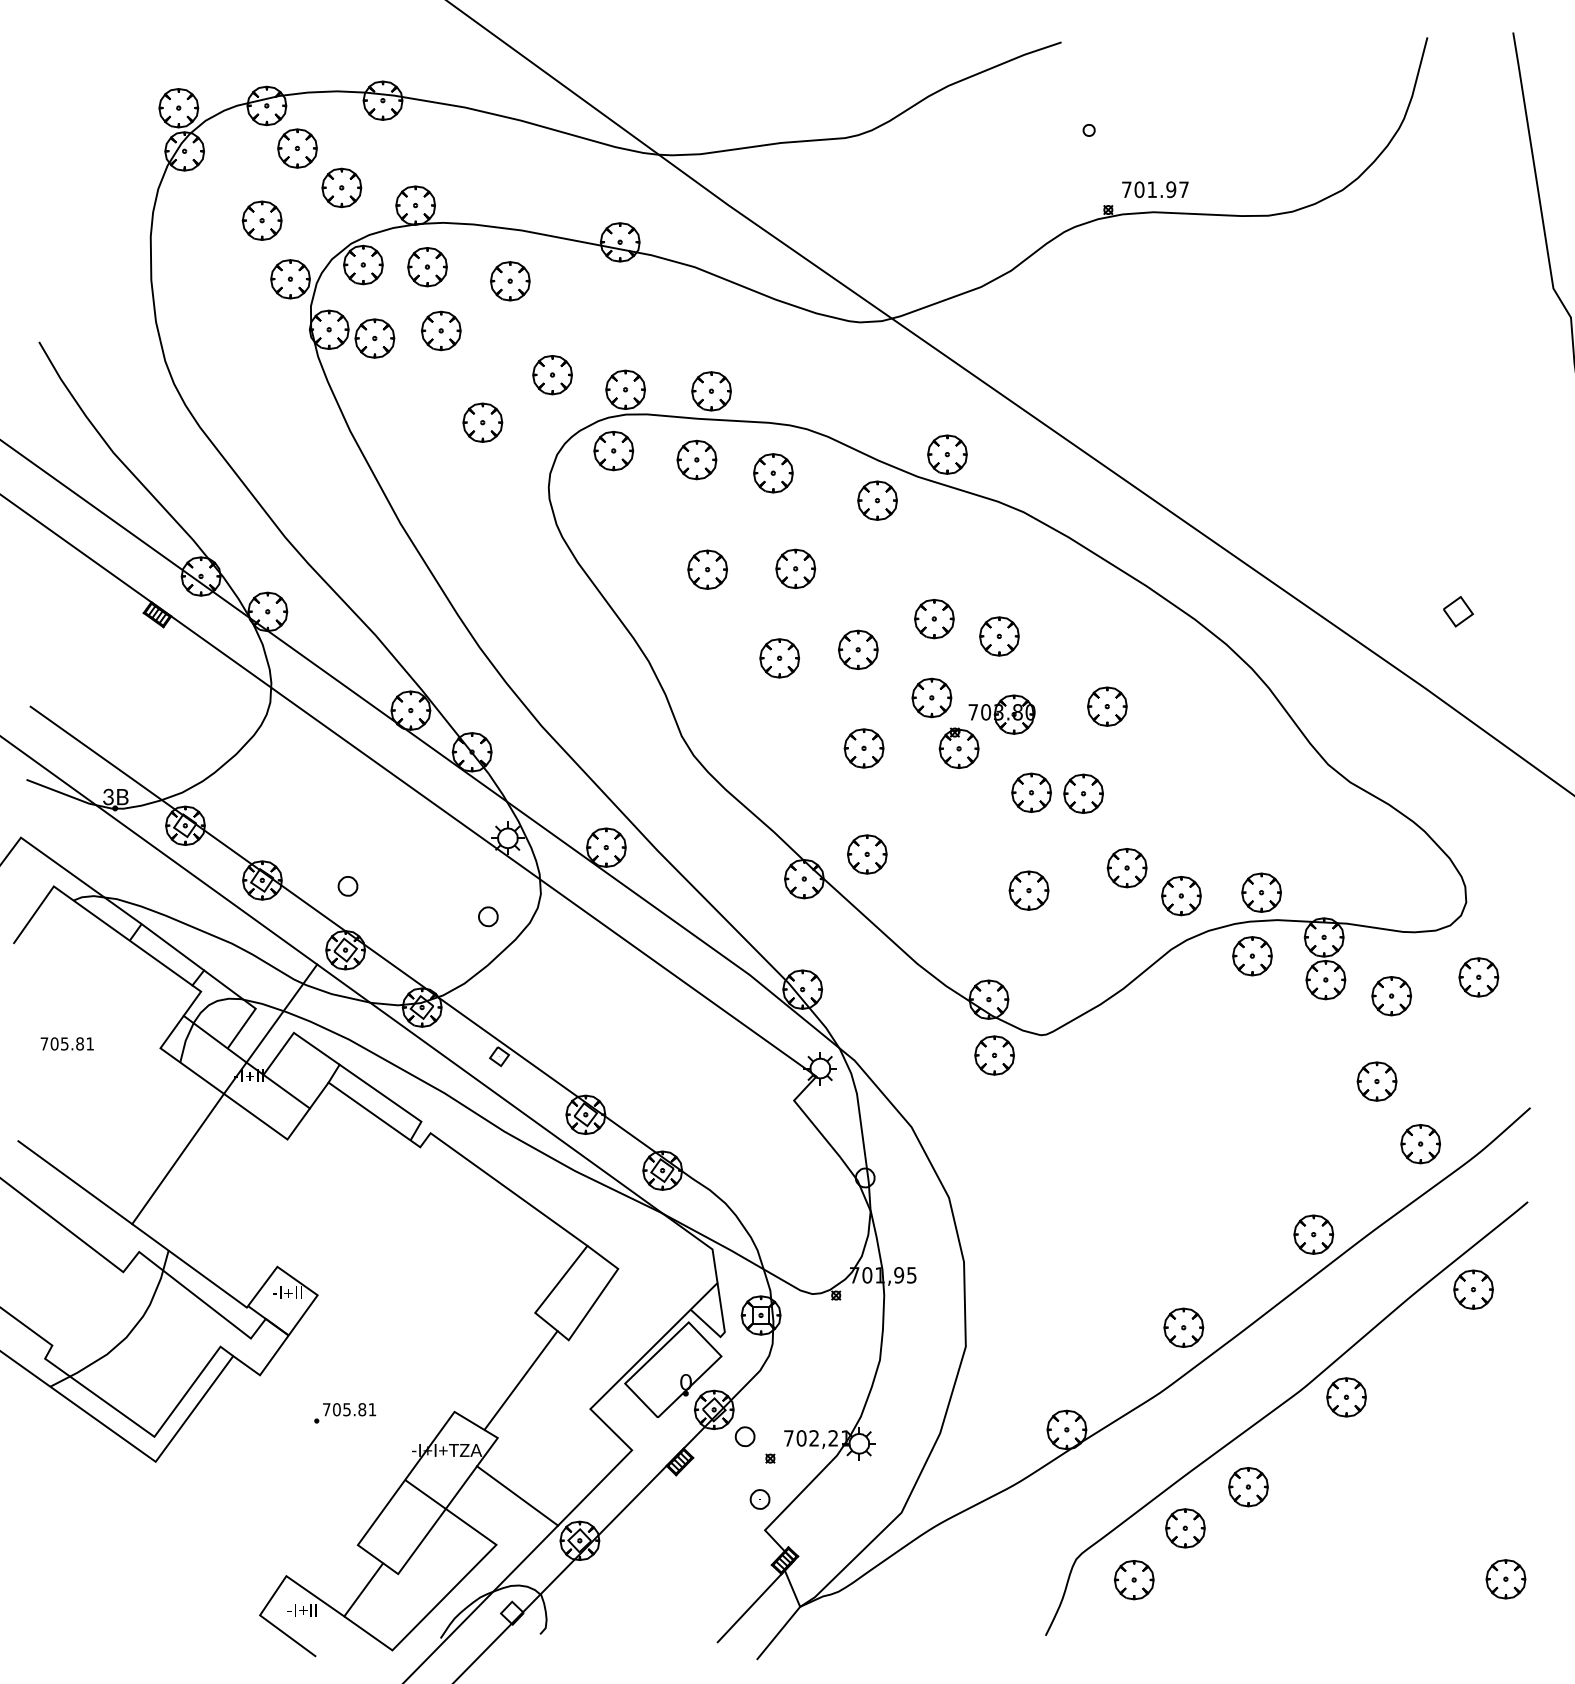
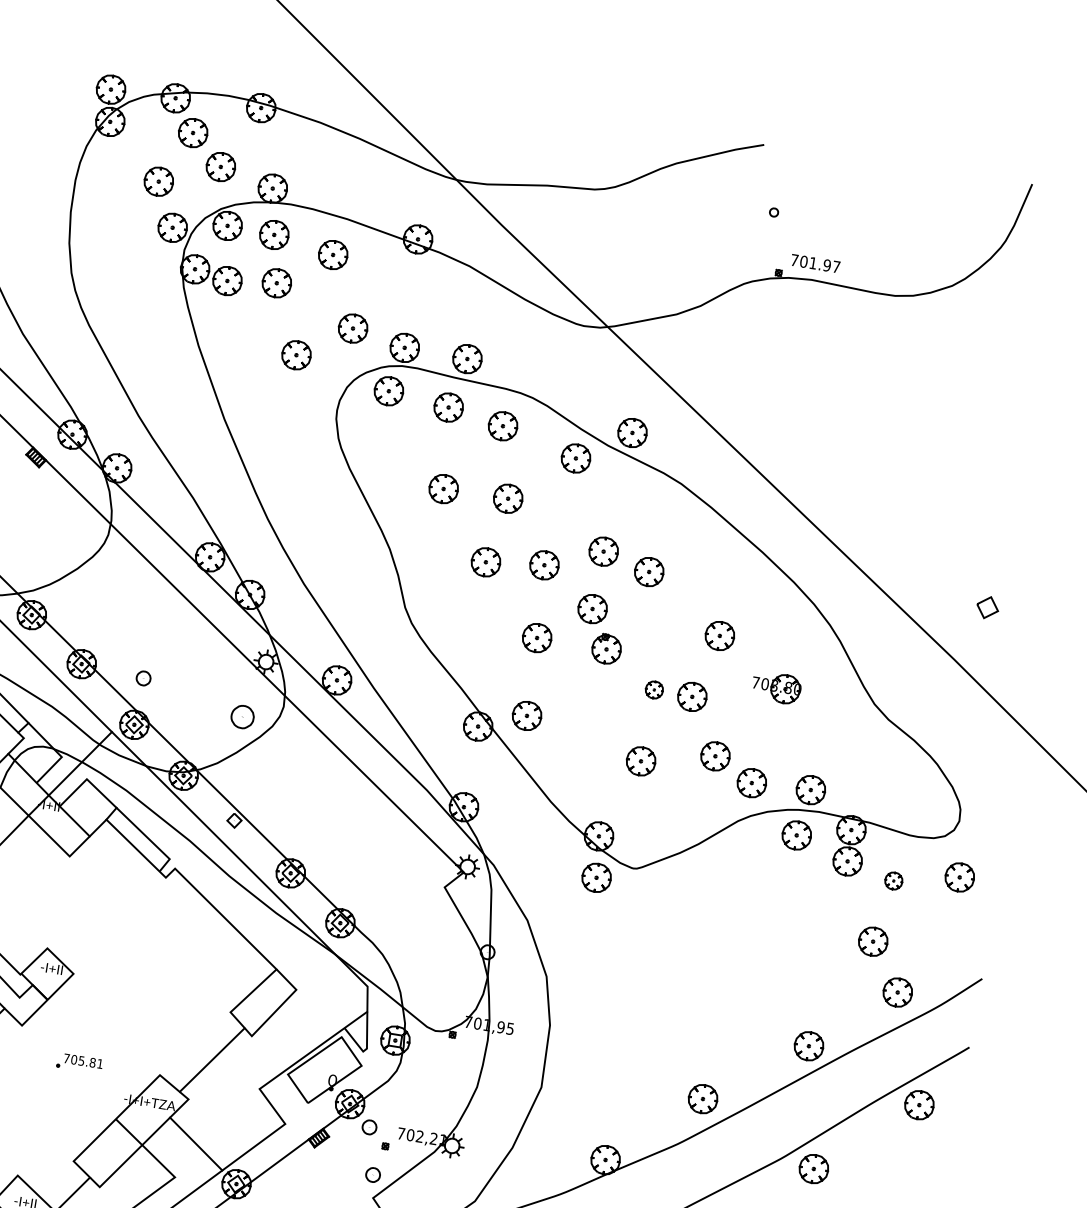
part: (1001, 714) -> (776, 687), moved
part: (1031, 792) -> (654, 689), size x0.6
part: (488, 916) -> (242, 716), size x1.6
part: (1391, 996) -> (893, 881), size x0.6

